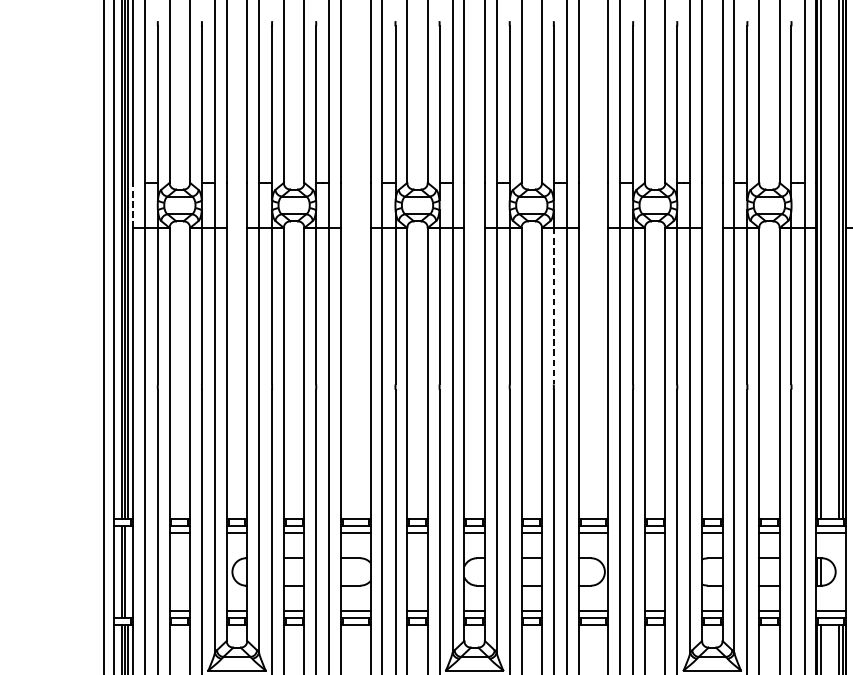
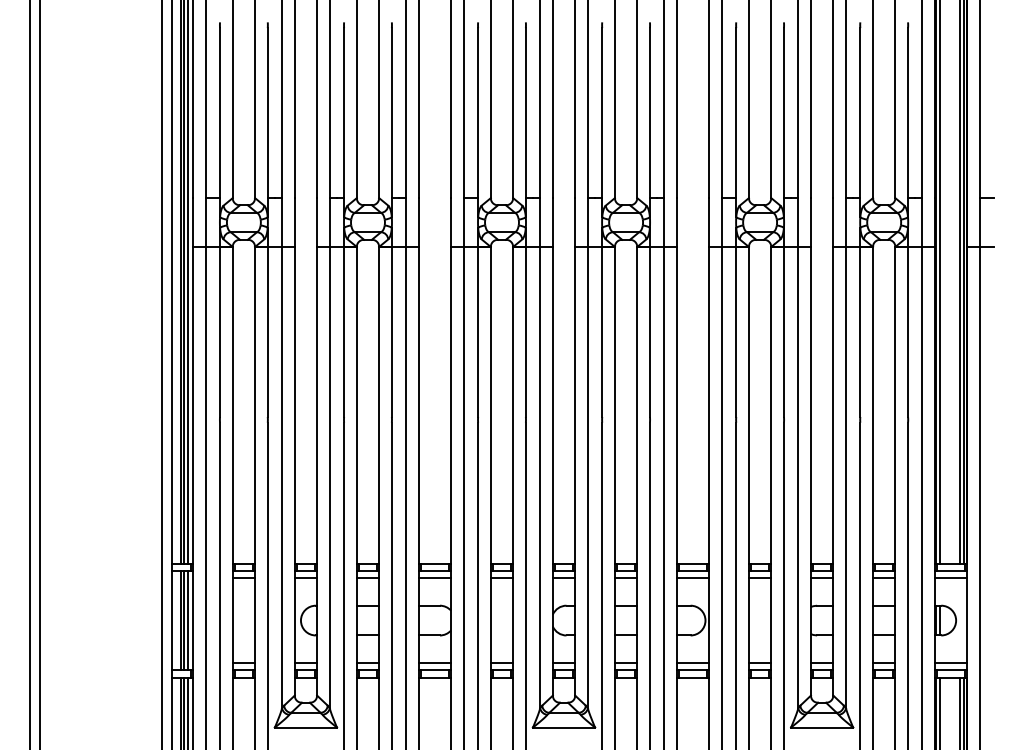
line: (133, 205) -> (193, 222), dashed -> solid
line: (553, 305) -> (649, 331), dashed -> solid
line: (128, 571) -> (188, 620), added

